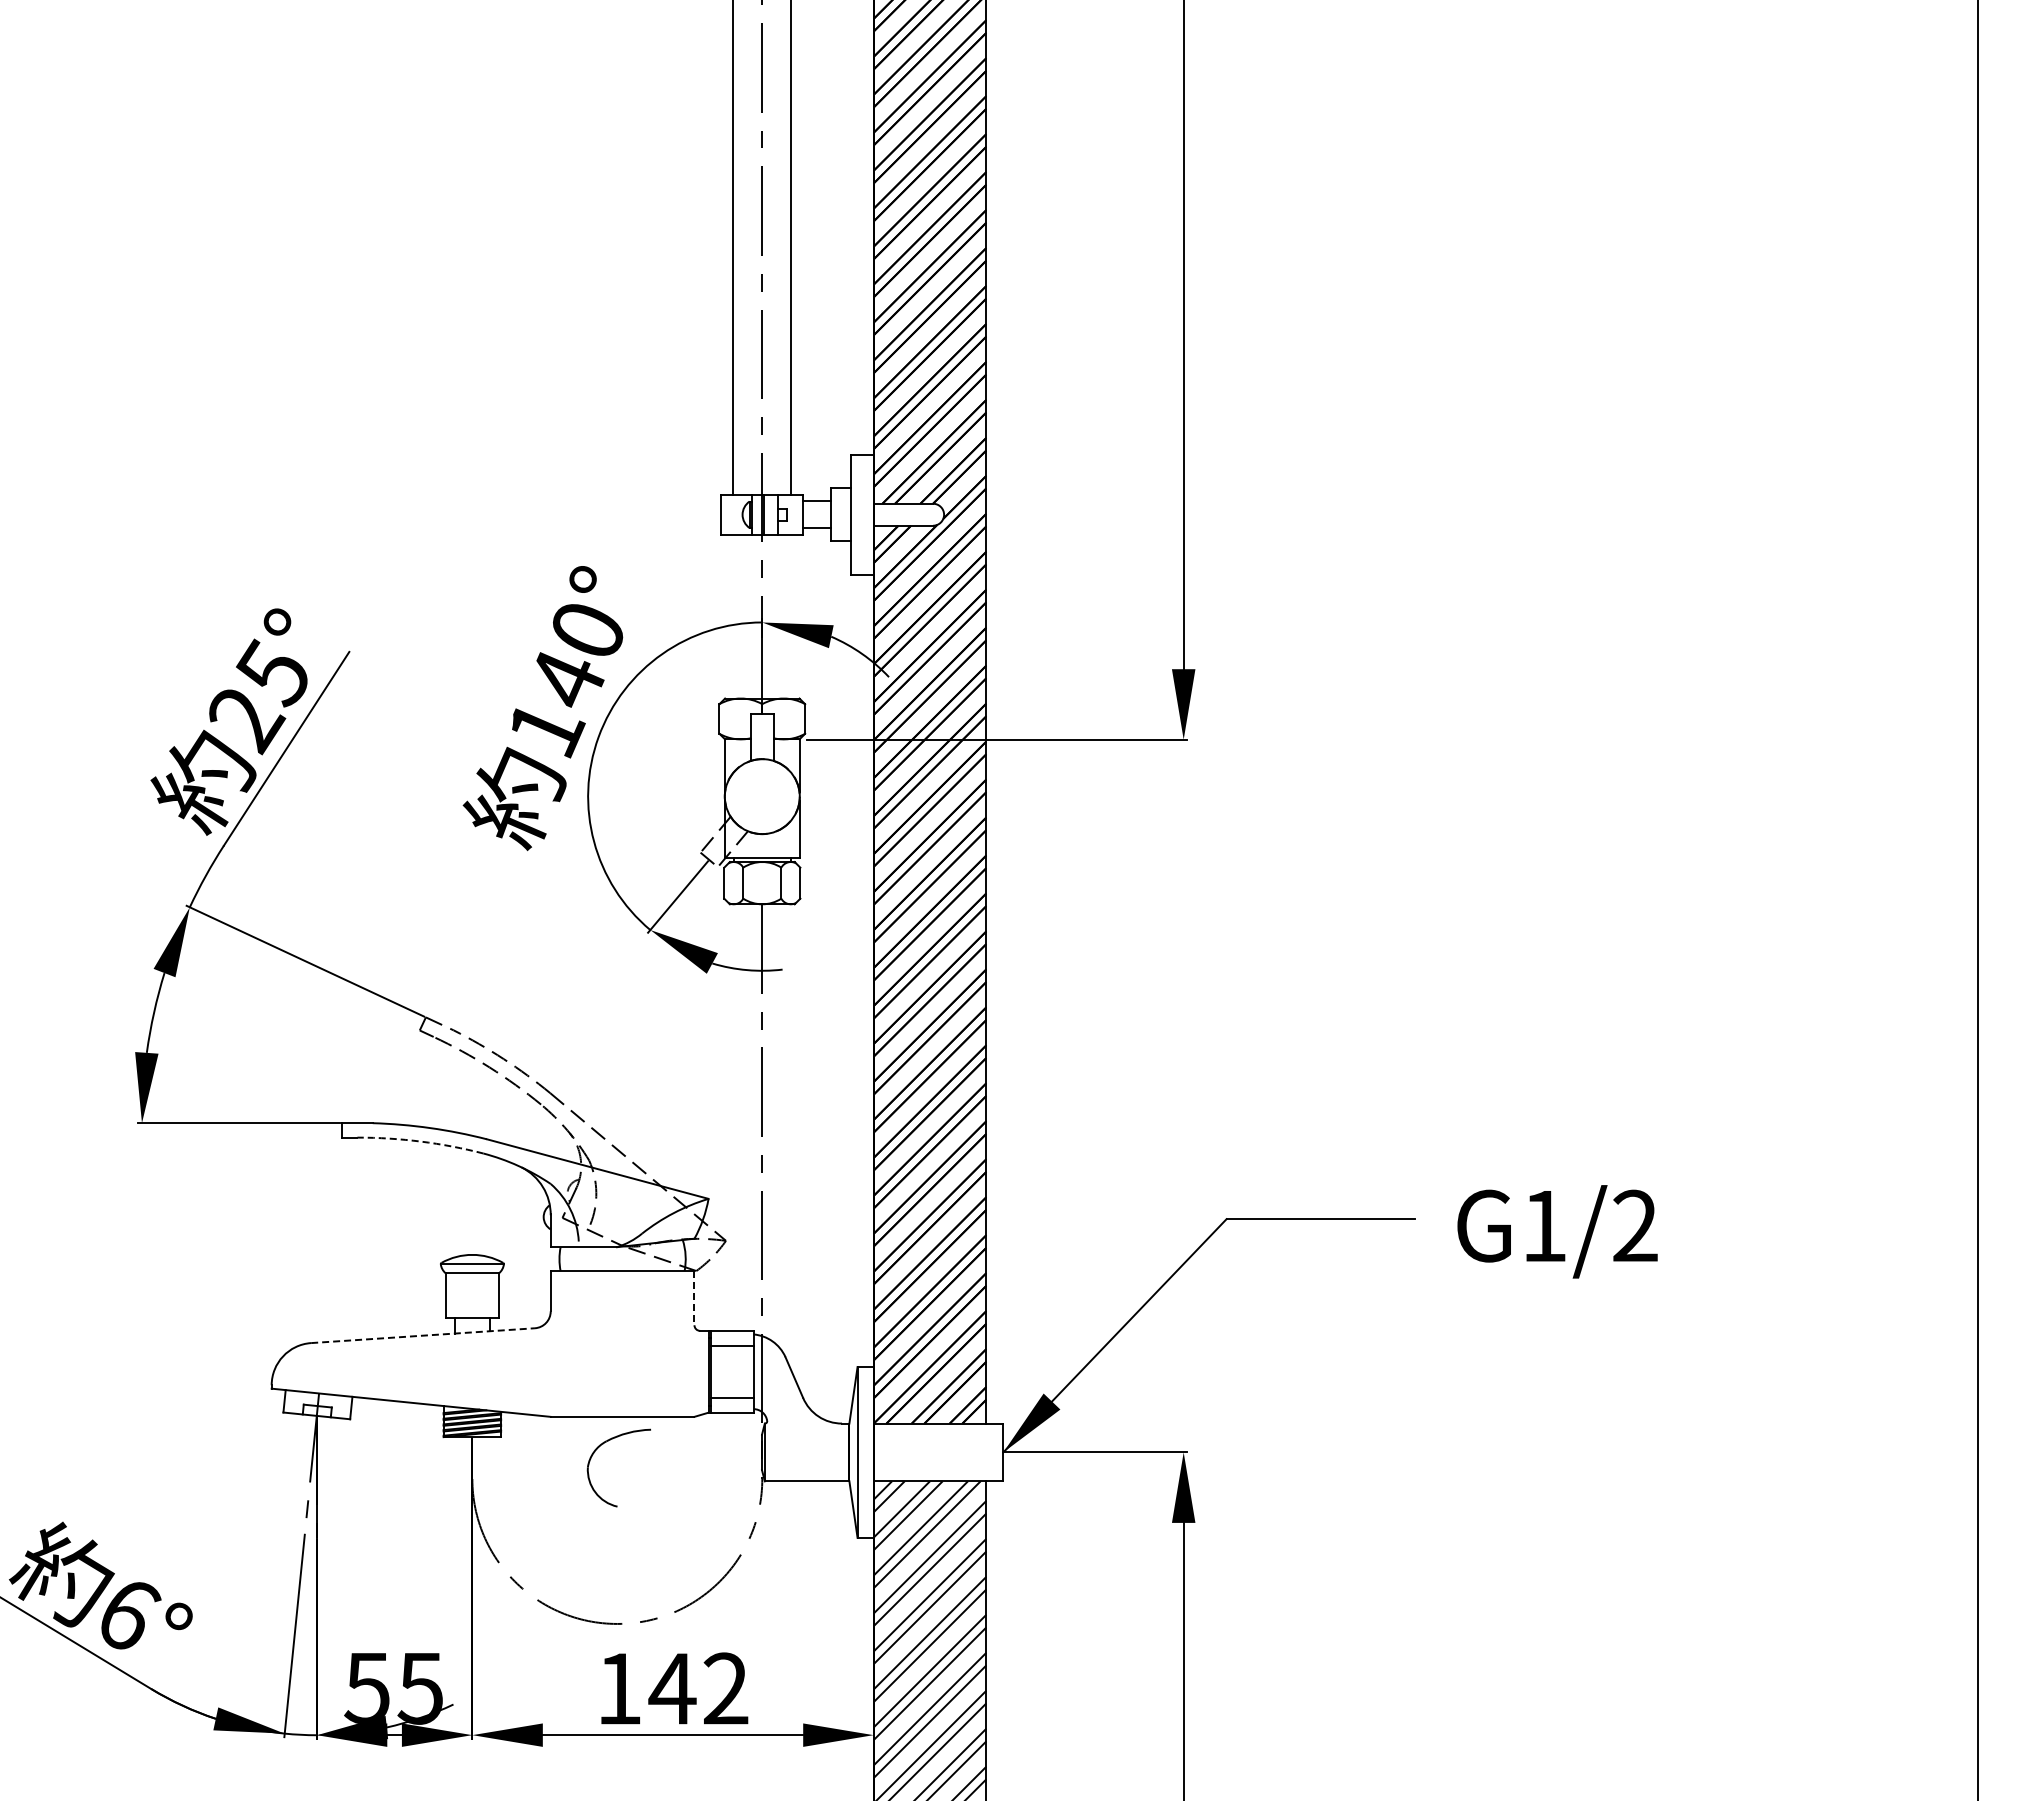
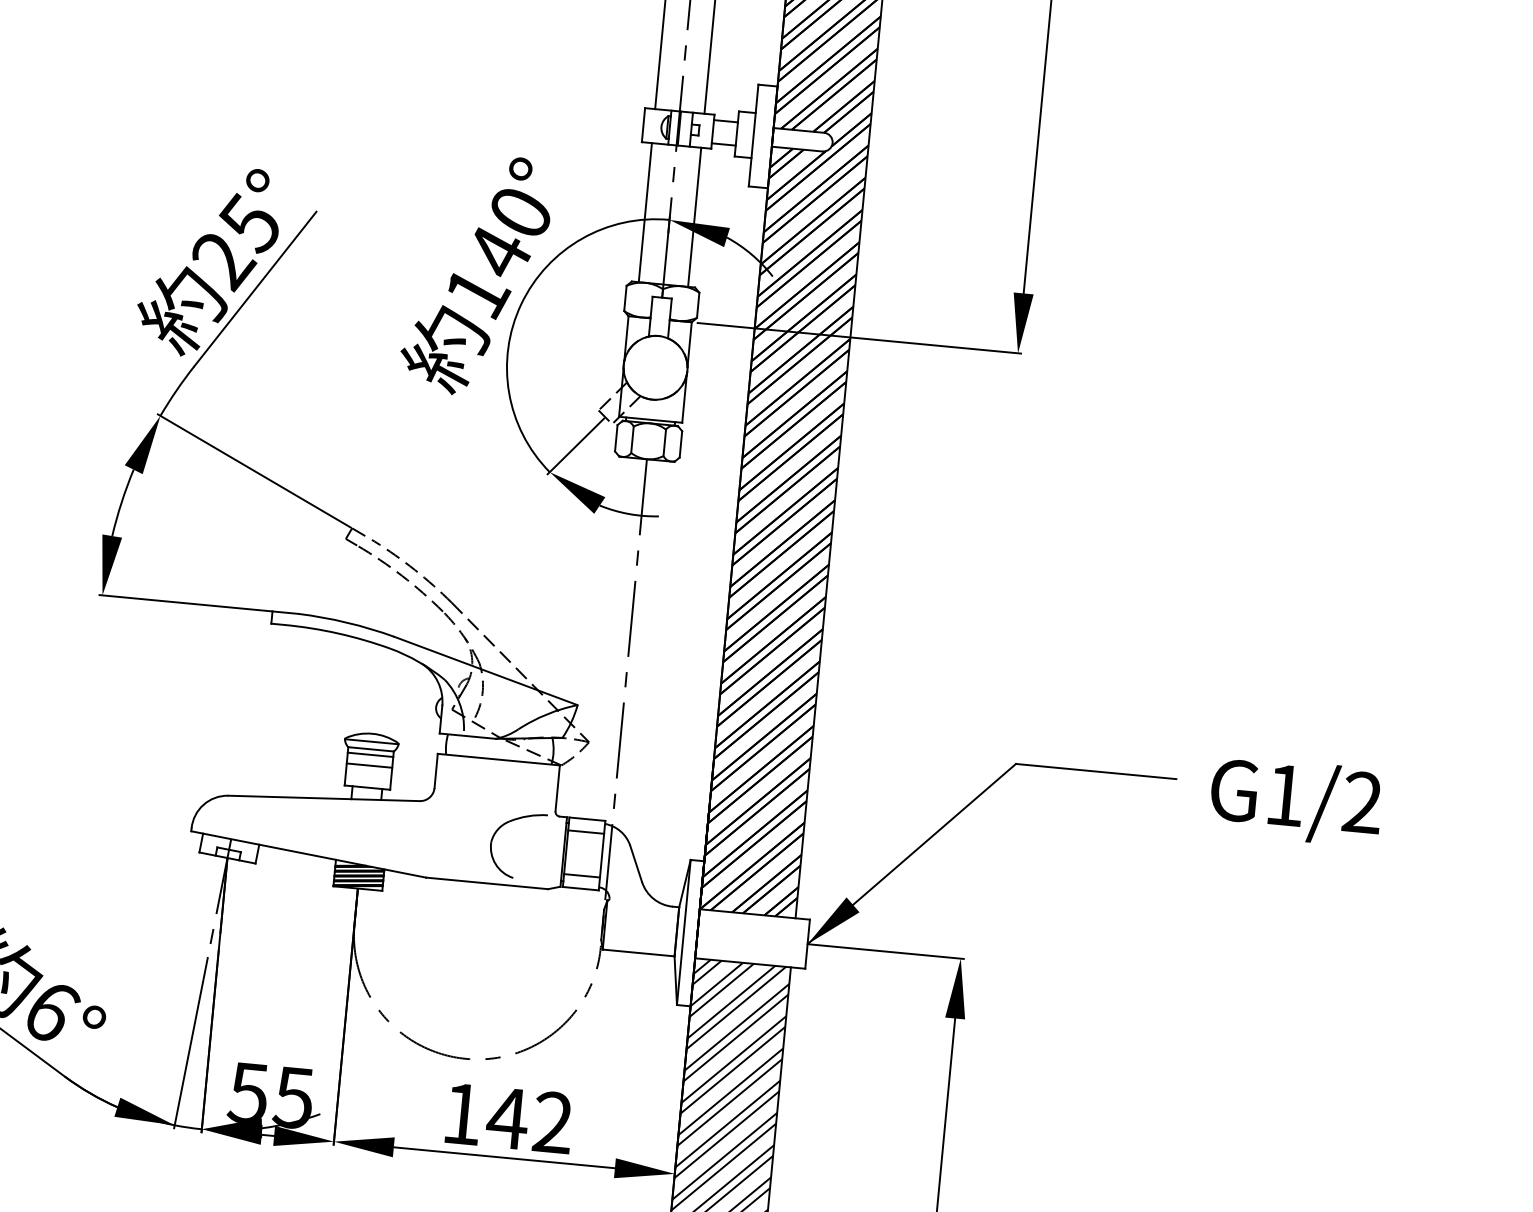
line: (733, 616) -> (645, 212), added
line: (791, 616) -> (694, 217), added
arc: (420, 1141) -> (337, 633), dashed -> solid
line: (472, 1279) -> (370, 754), added
line: (472, 1292) -> (369, 765), added
line: (694, 1298) -> (557, 788), dashed -> solid
line: (423, 1335) -> (324, 798), dashed -> solid
part: (603, 1444) -> (506, 824), moved

